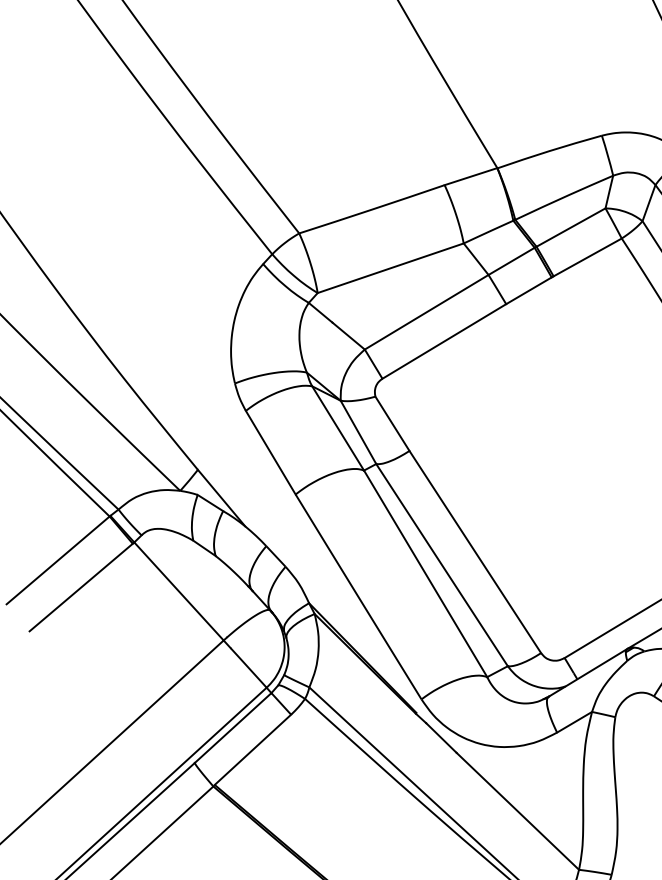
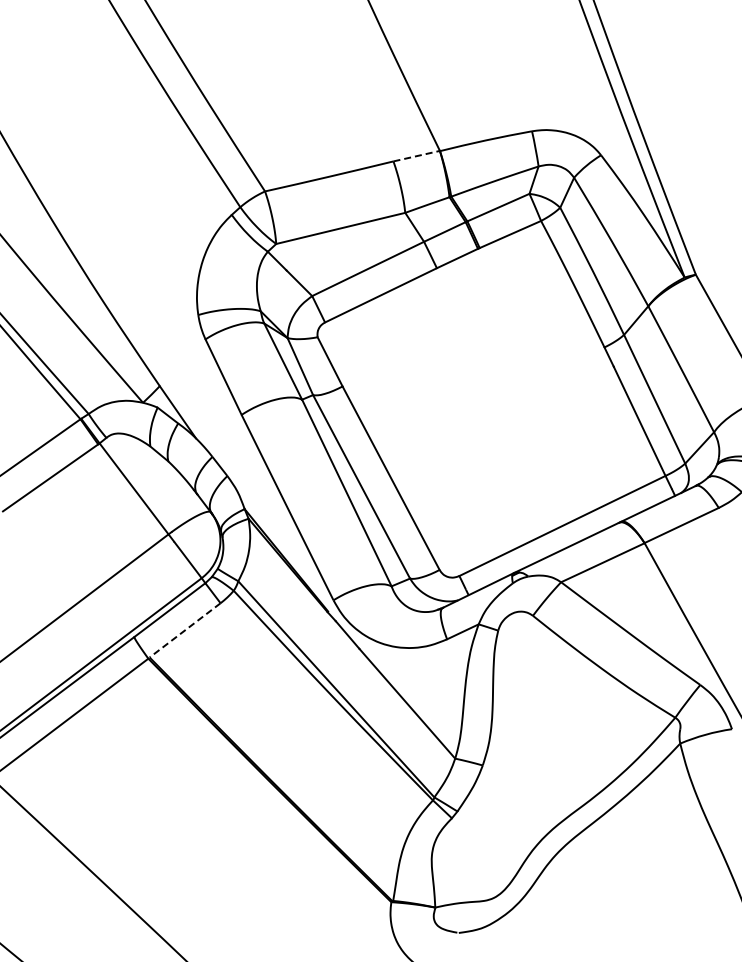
line: (470, 177) -> (416, 156), solid -> dashed
line: (253, 749) -> (185, 630), solid -> dashed

